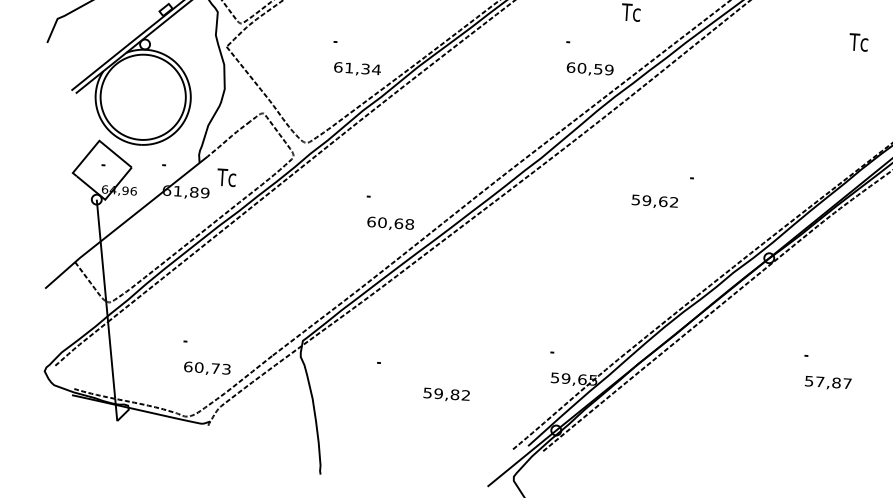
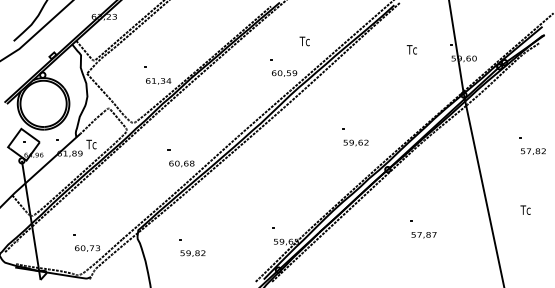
text: (857, 41) -> (411, 49), moved
text: (653, 200) -> (355, 142), moved
text: (445, 394) -> (192, 253), moved

